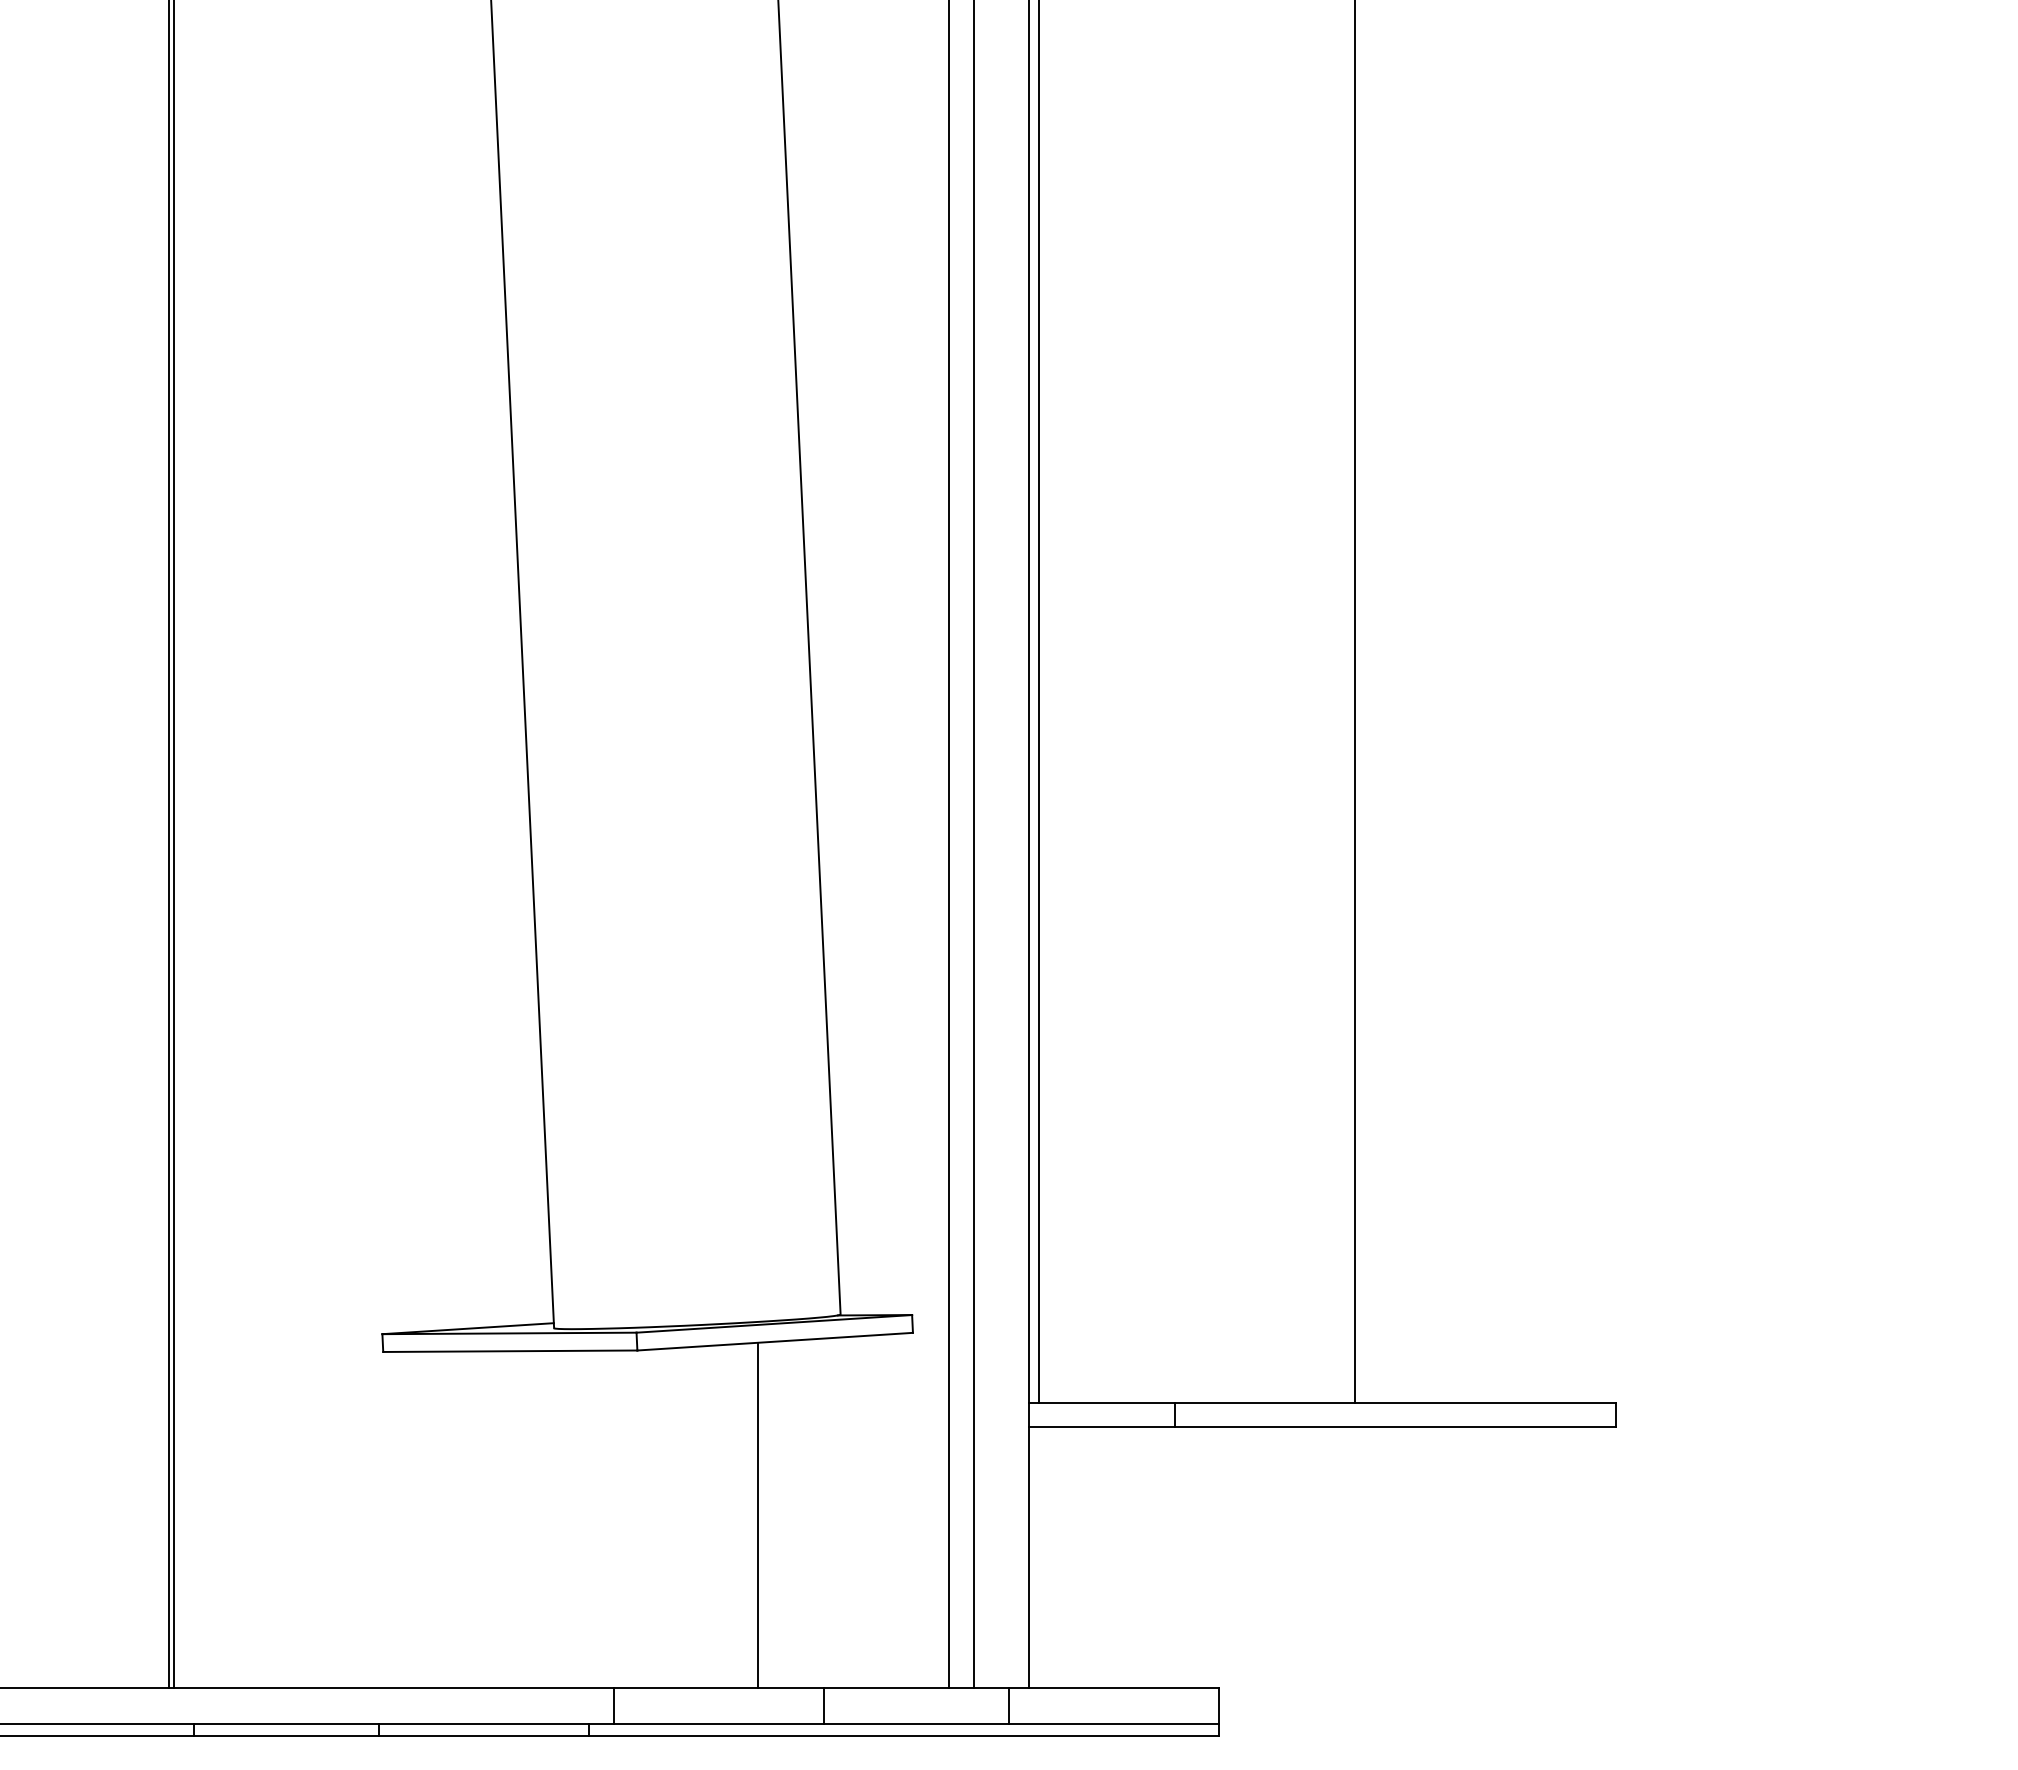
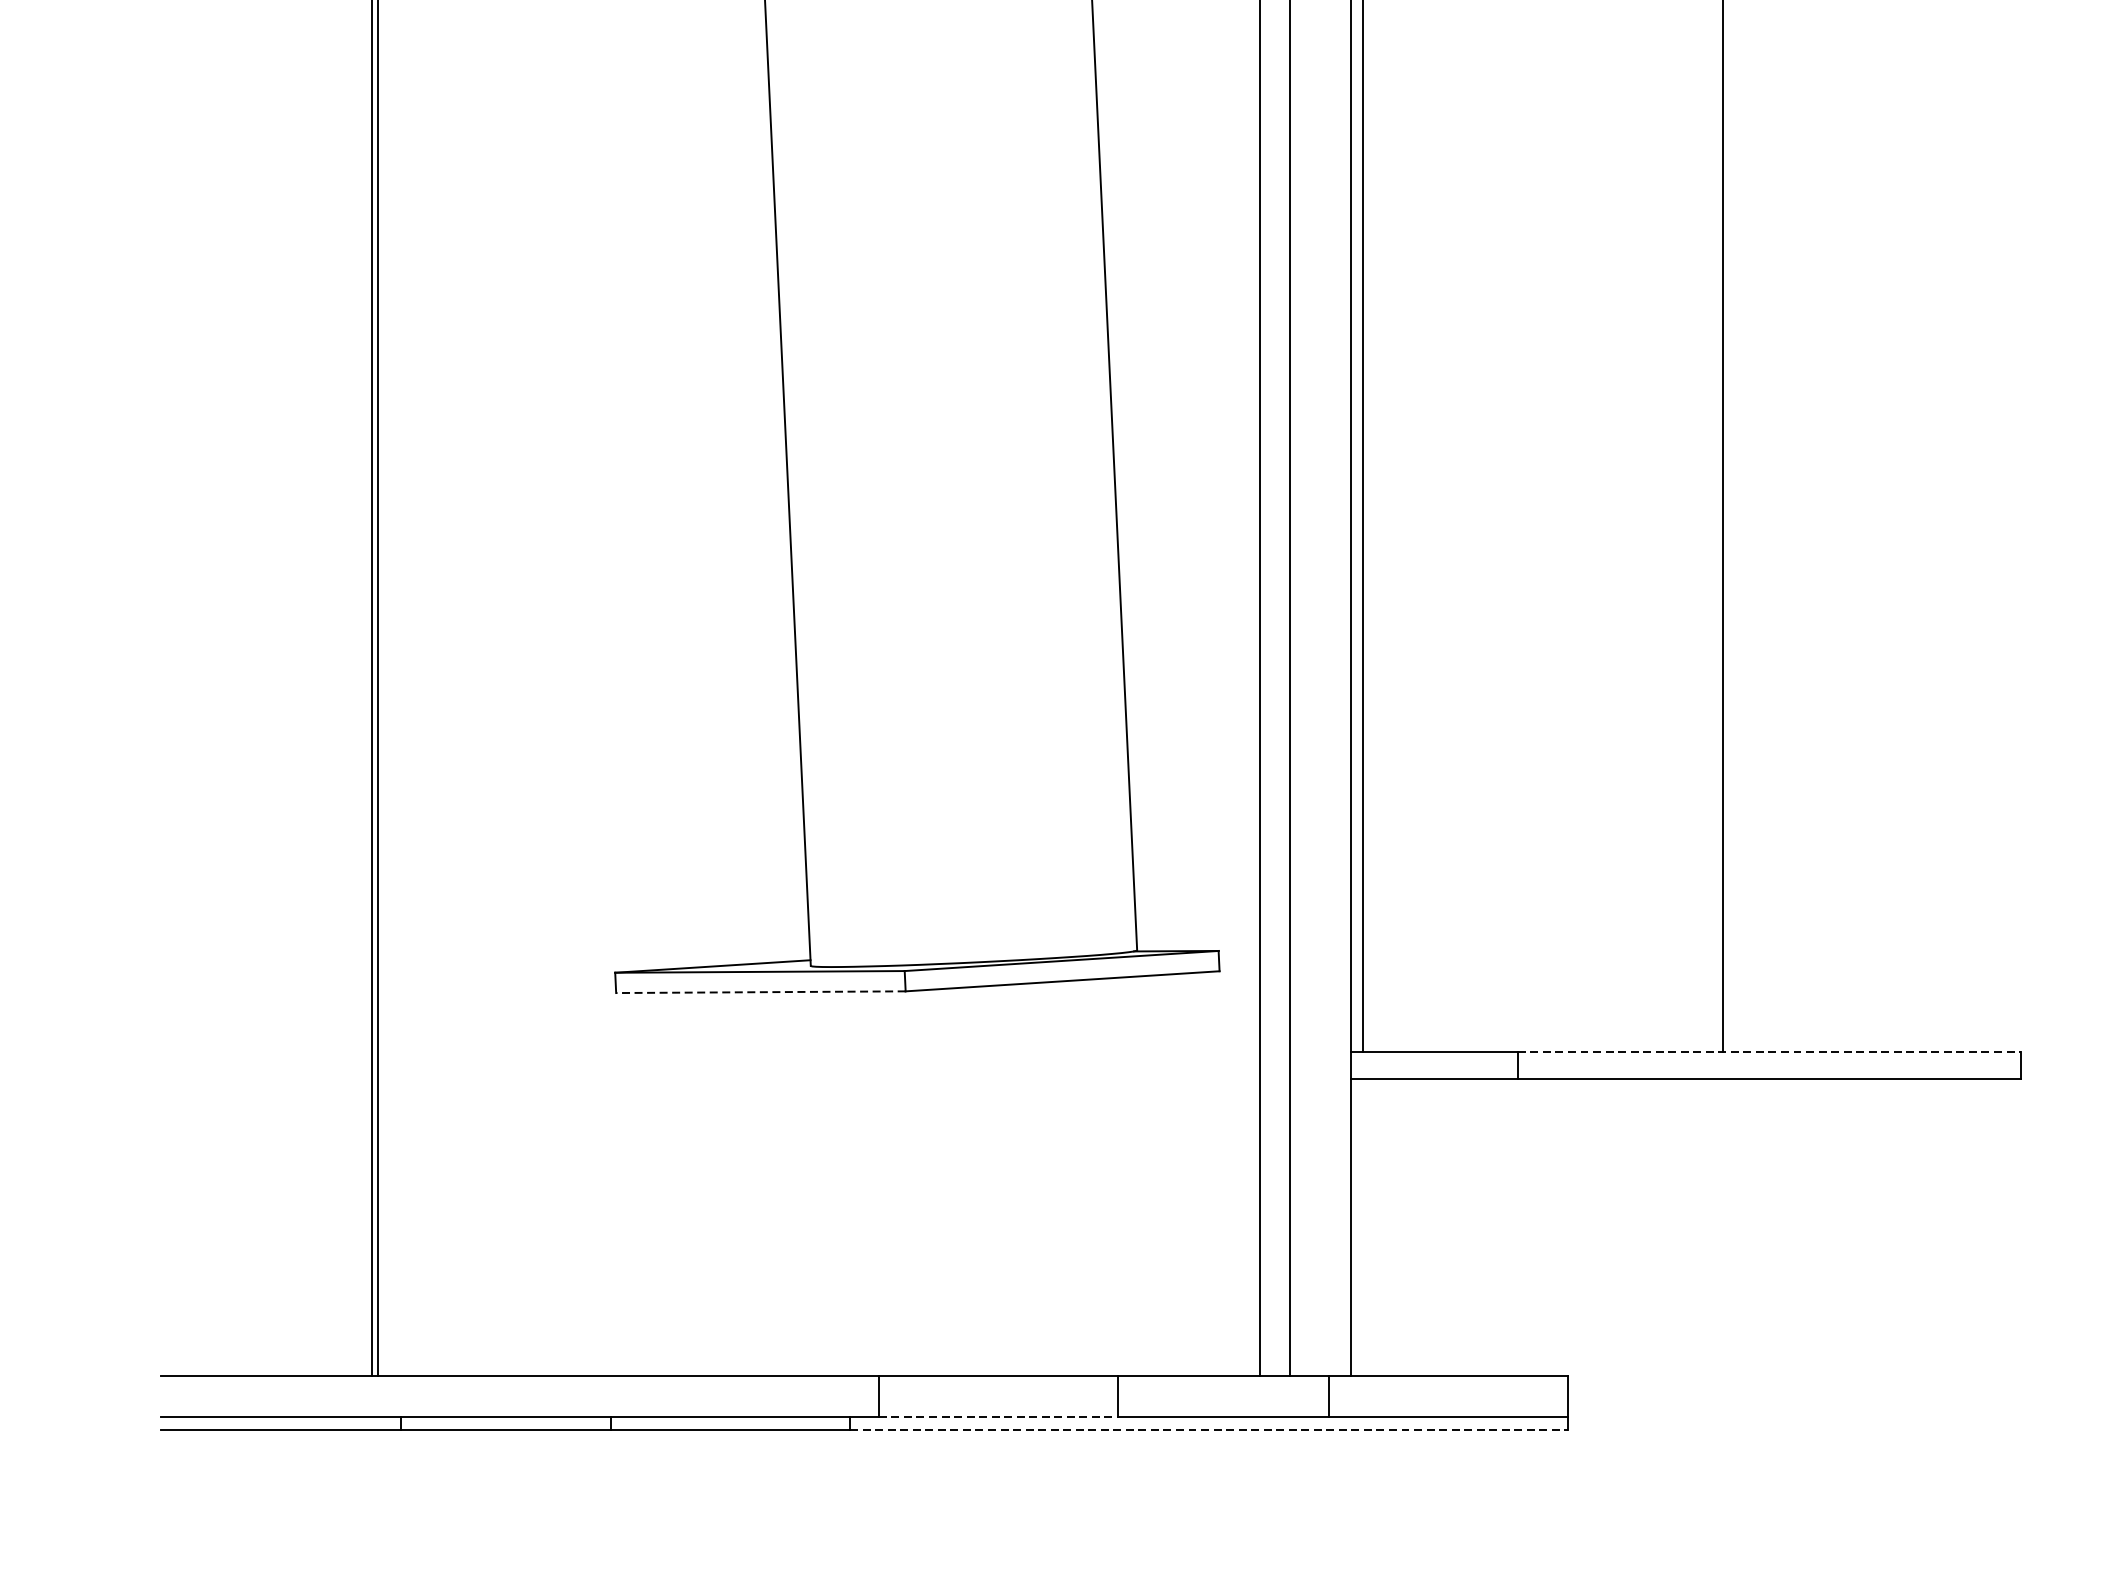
line: (509, 1351) -> (759, 992), solid -> dashed
line: (1395, 1403) -> (1769, 1051), solid -> dashed
line: (757, 1515) -> (1042, 1179), removed
line: (719, 1724) -> (999, 1417), solid -> dashed
line: (903, 1735) -> (1208, 1429), solid -> dashed

